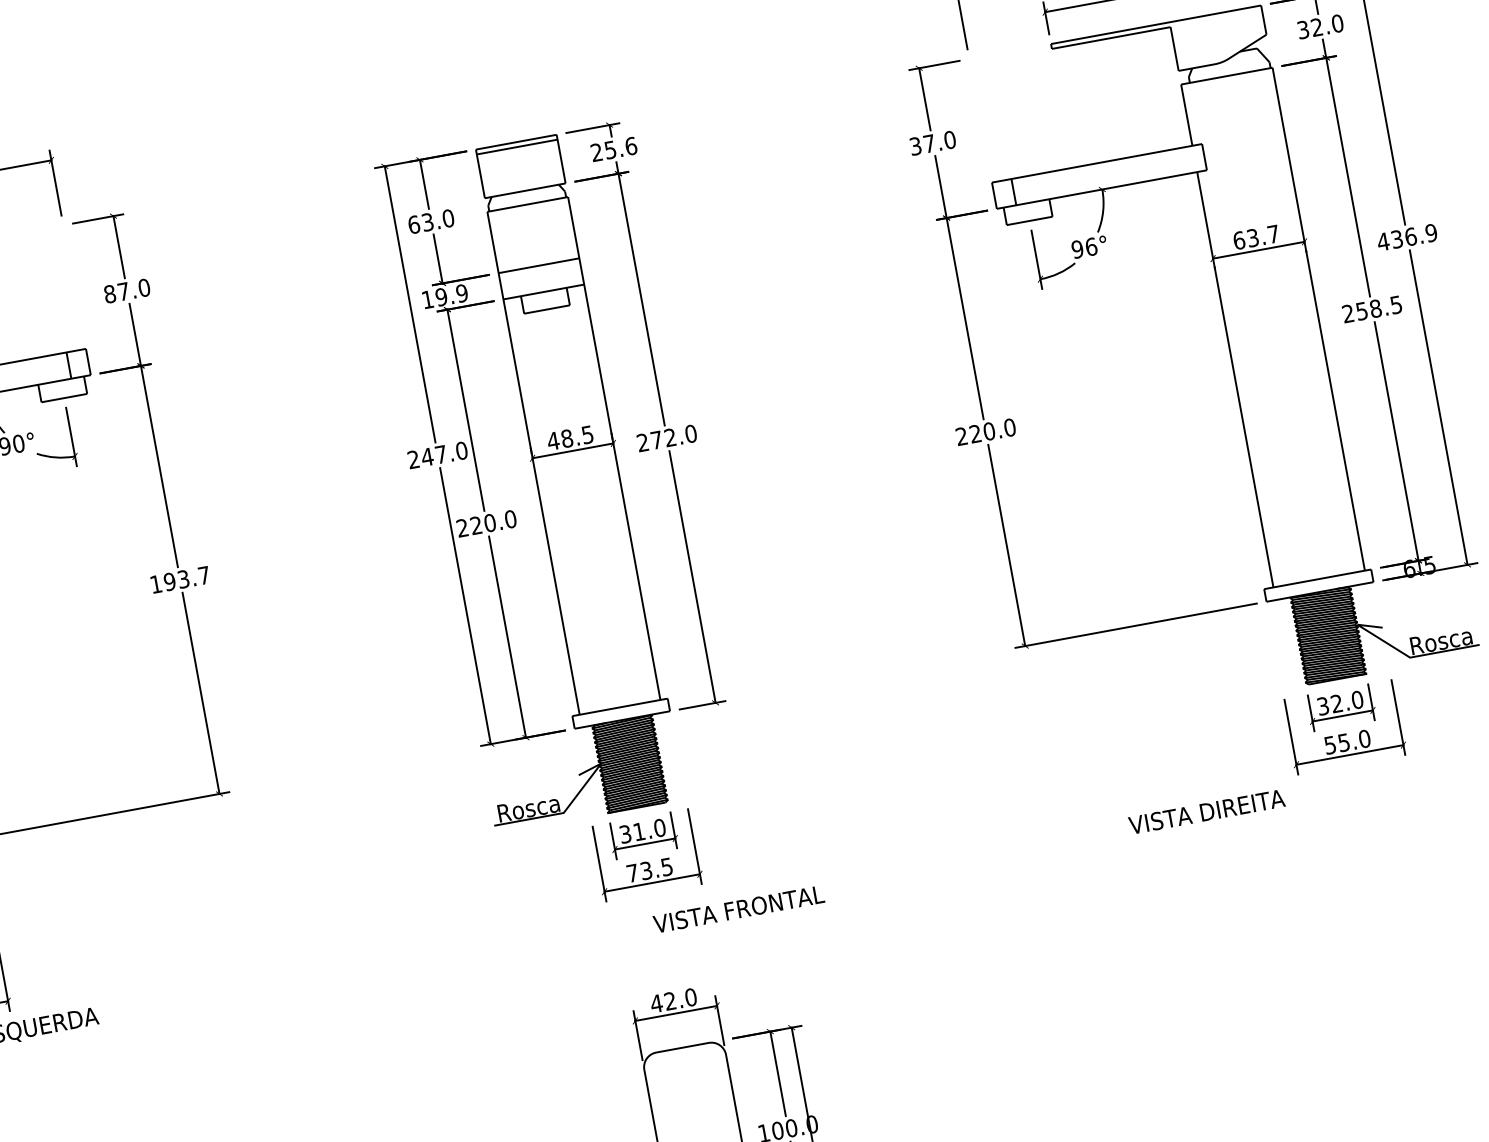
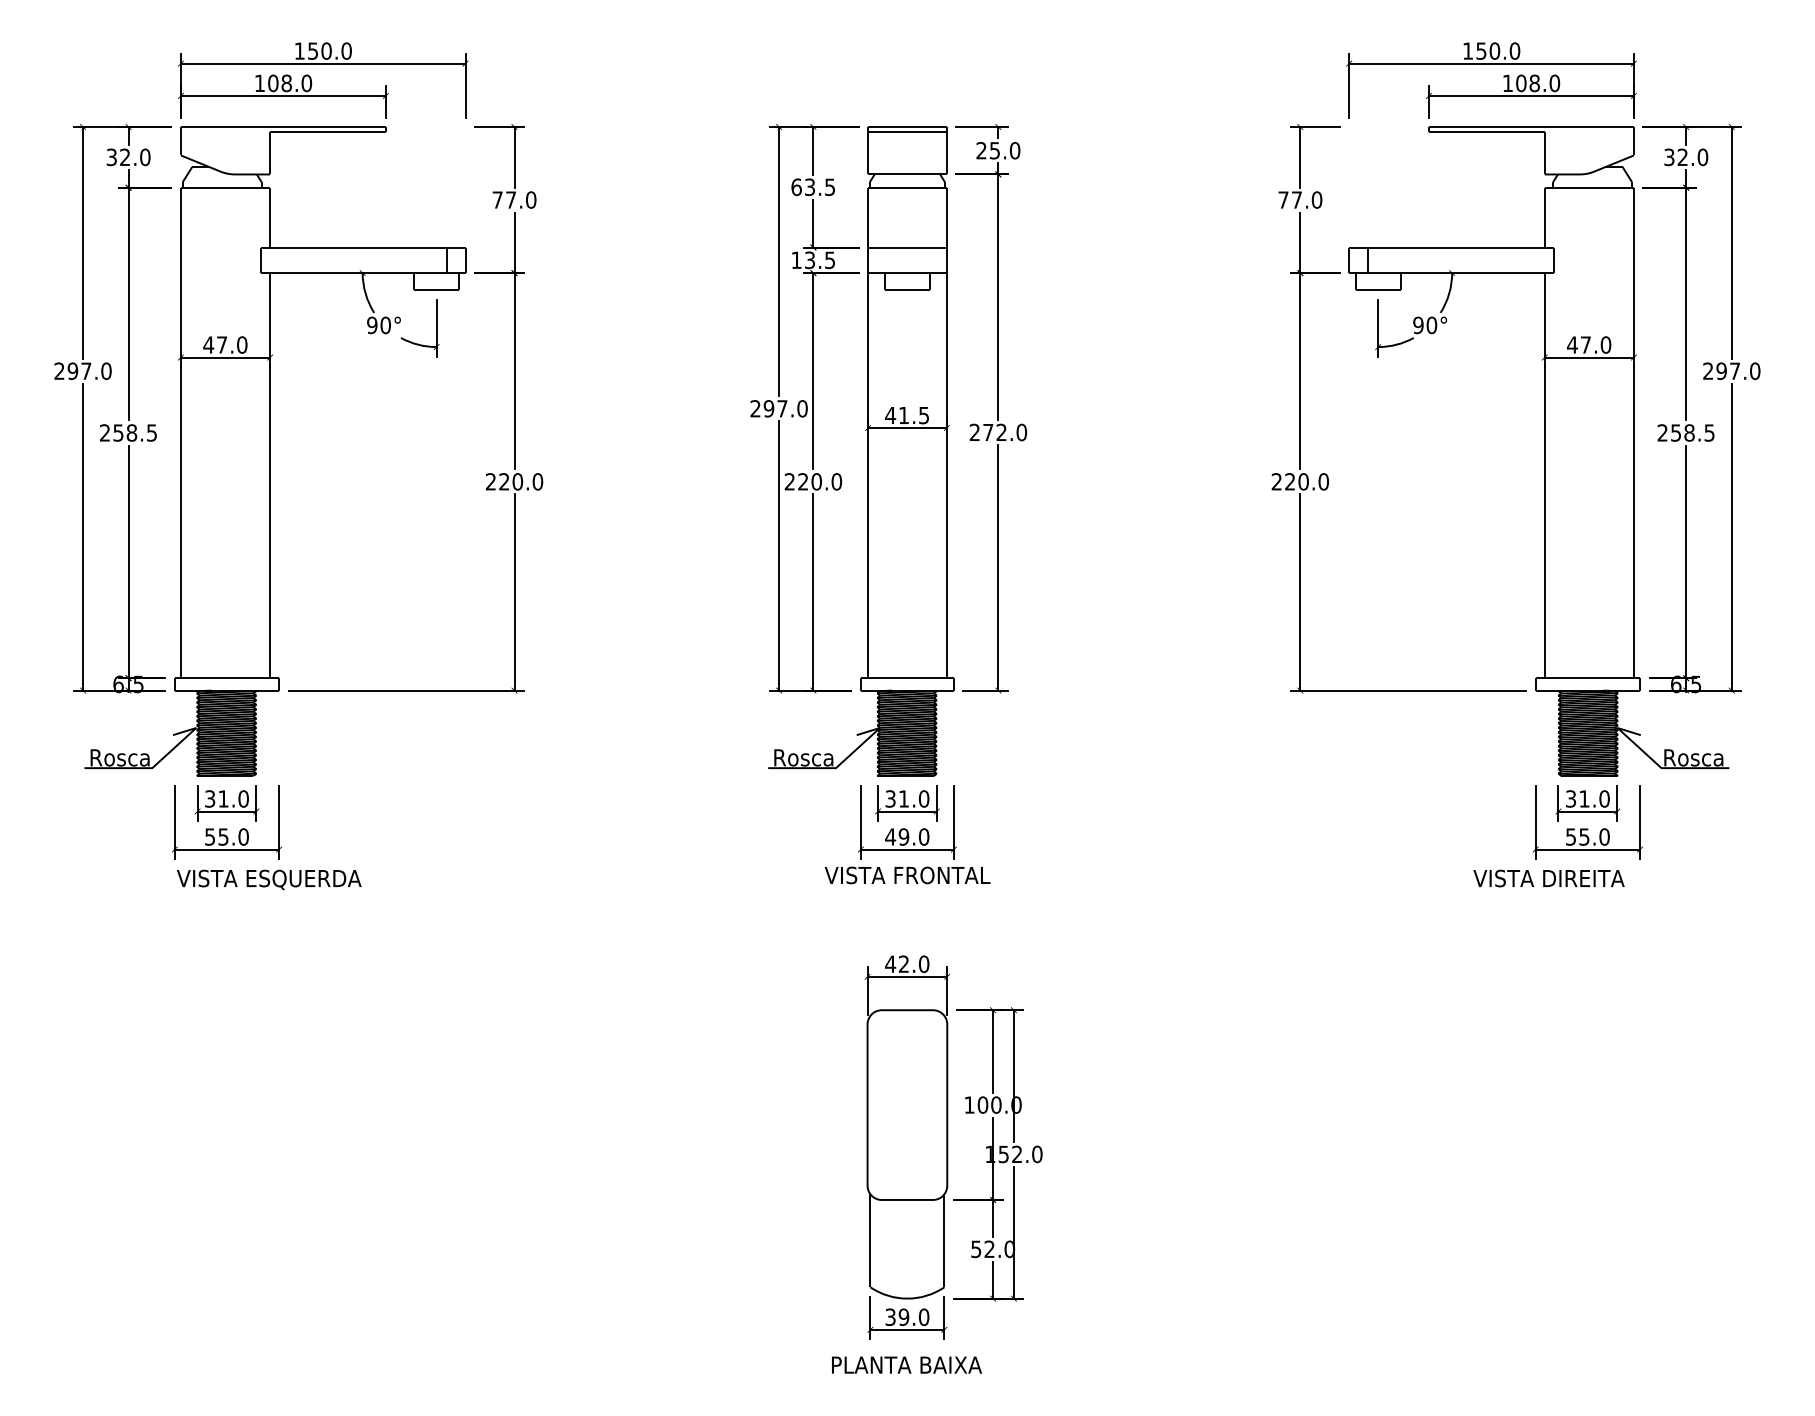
text: (631, 145) -> (1015, 150), 25.6 -> 25.0
text: (915, 145) -> (1283, 199), 37.0 -> 77.0
text: (447, 218) -> (829, 187), 63.0 -> 63.5
text: (1407, 236) -> (1731, 370), 436.9 -> 297.0
text: (1255, 237) -> (1588, 344), 63.7 -> 47.0
text: (1090, 246) -> (1431, 324), 96° -> 90°
text: (109, 293) -> (497, 199), 87.0 -> 77.0
text: (451, 294) -> (819, 259), 19.9 -> 13.5
text: (566, 438) -> (903, 415), 48.5 -> 41.5
text: (426, 456) -> (768, 408), 247.0 -> 297.0
text: (180, 579) -> (514, 481), 193.7 -> 220.0
text: (1336, 703) -> (1584, 798), 32.0 -> 31.0
text: (1206, 811) -> (1548, 878), moved
text: (649, 869) -> (907, 836), 73.5 -> 49.0
text: (738, 909) -> (907, 875), moved

